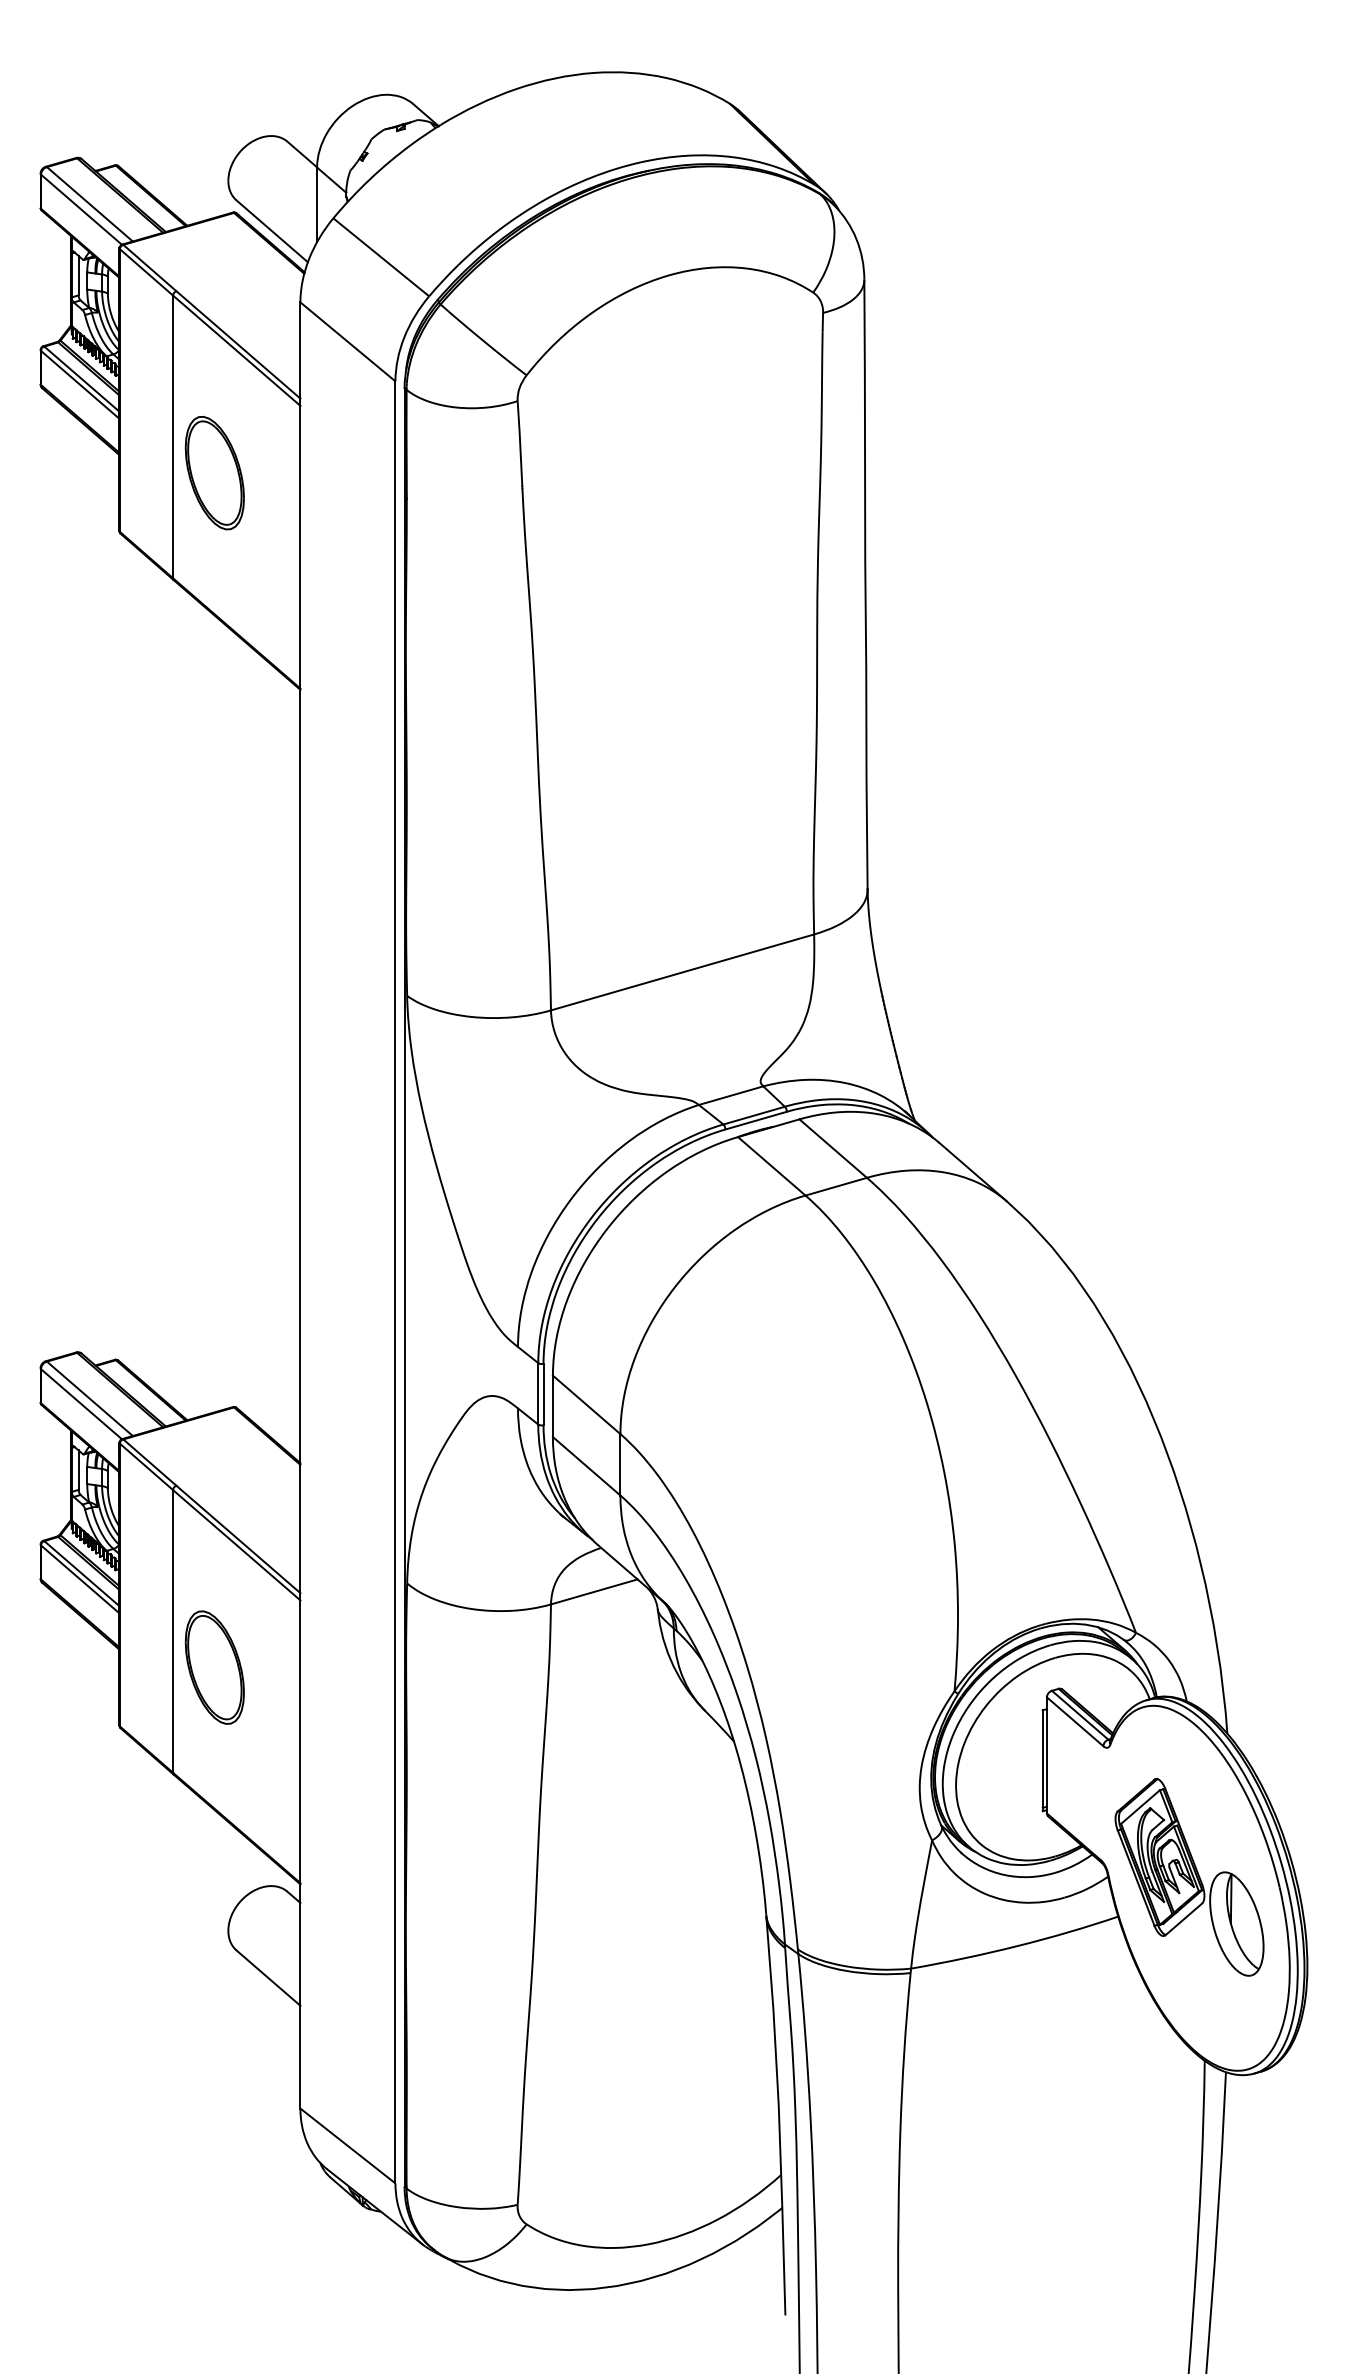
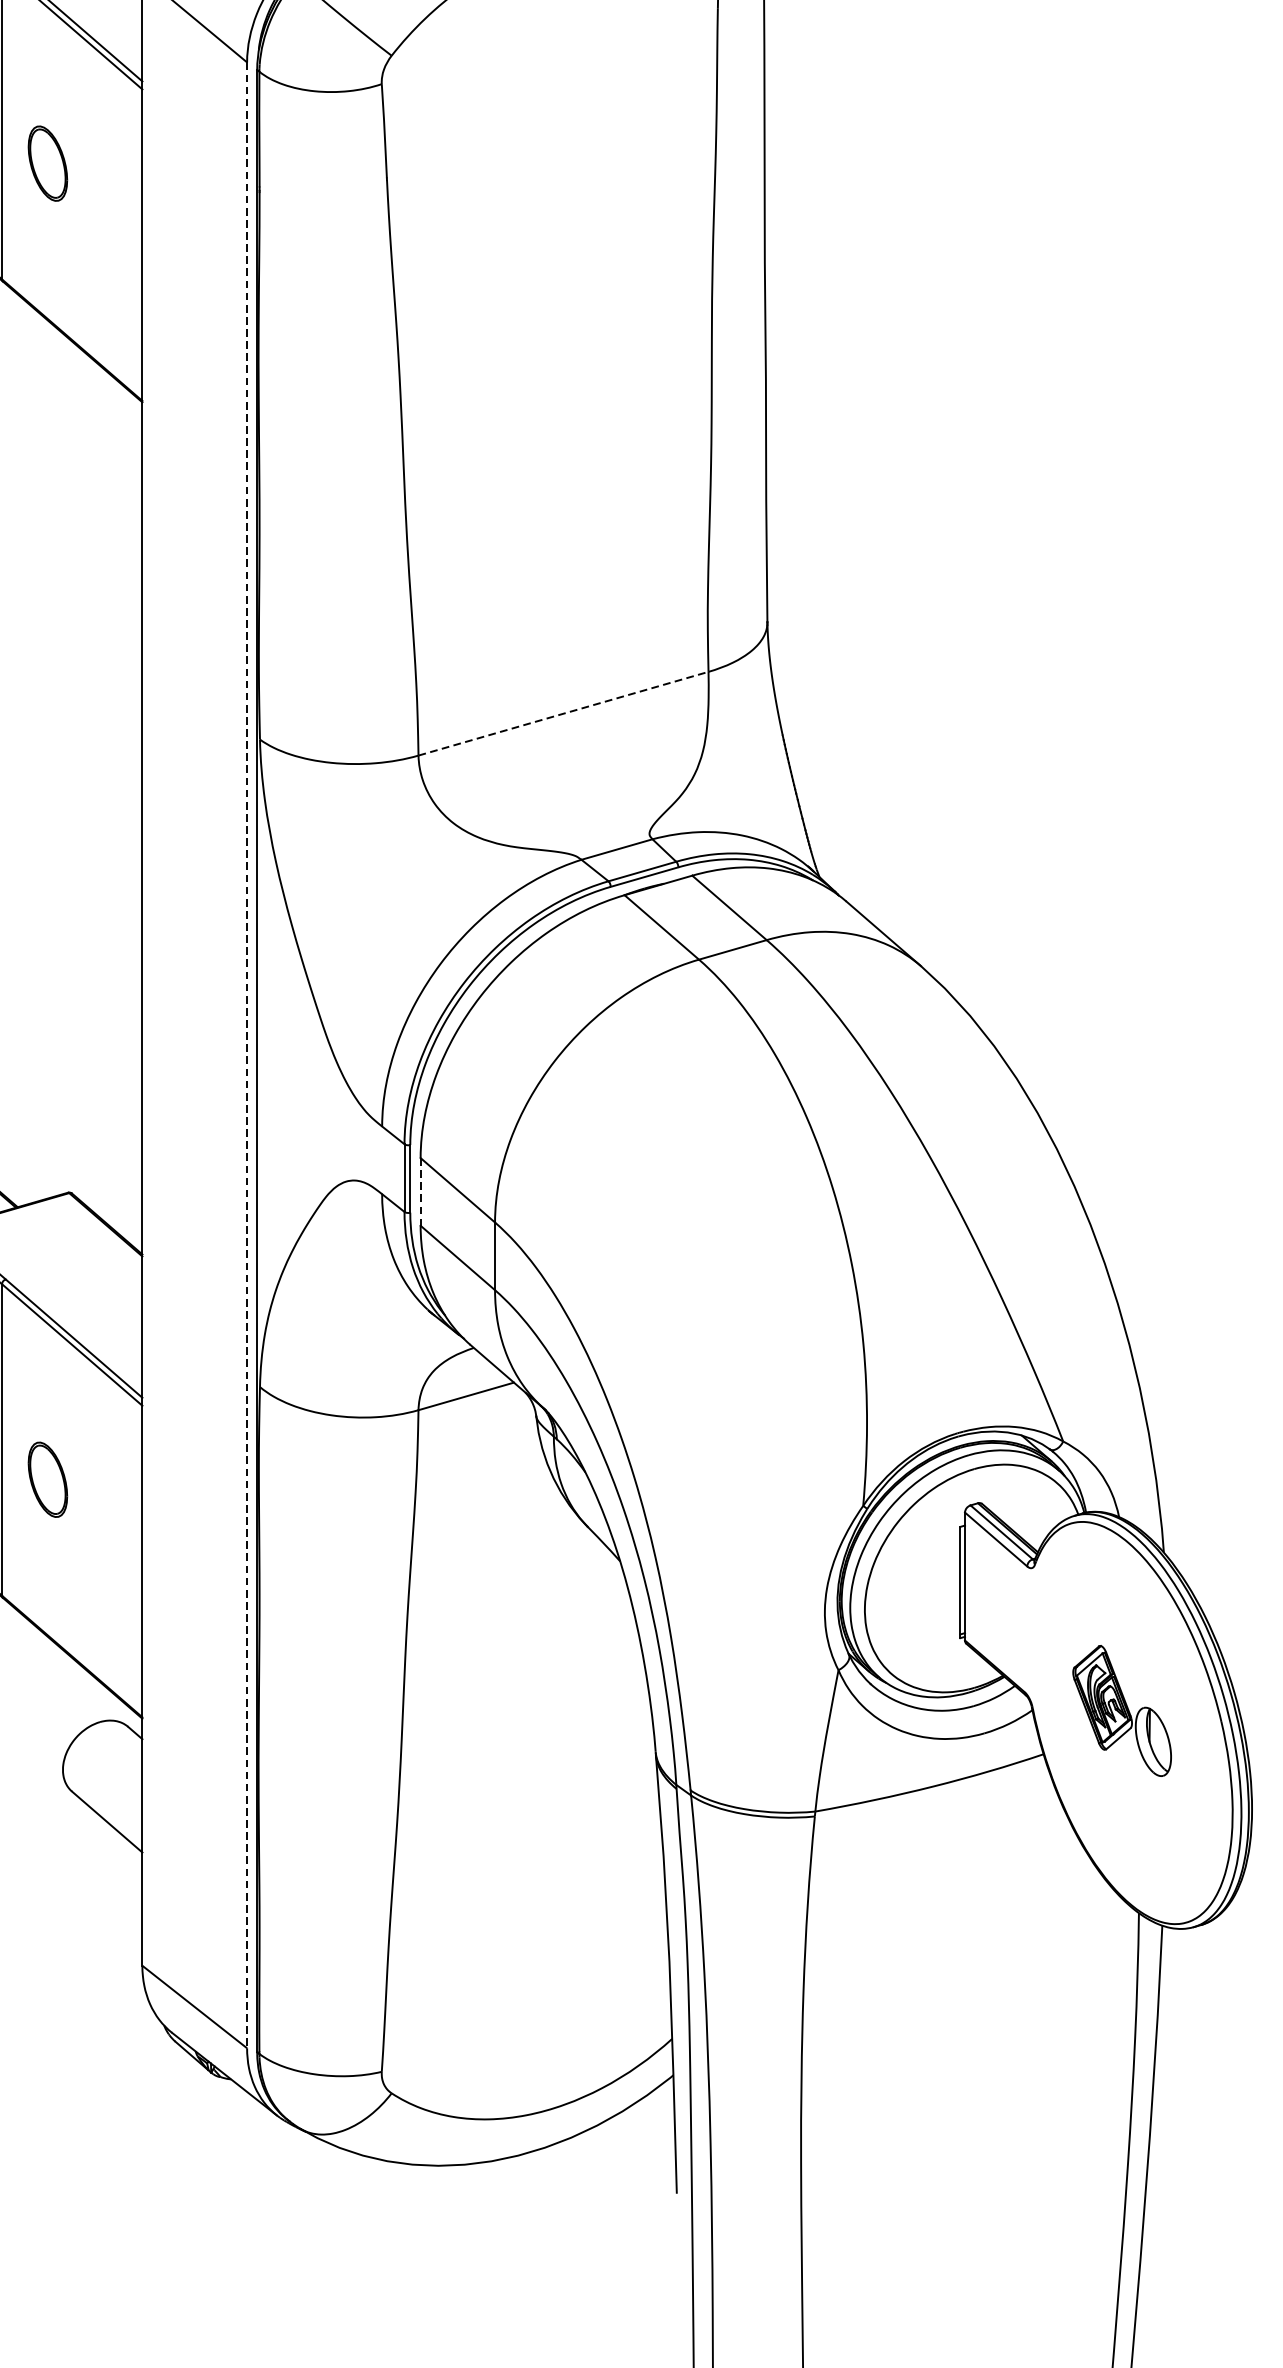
part: (214, 473) -> (47, 163), size x0.6
line: (682, 972) -> (563, 713), solid -> dashed
line: (395, 1282) -> (247, 1055), solid -> dashed
line: (552, 1406) -> (420, 1192), solid -> dashed
part: (214, 1667) -> (47, 1479), size x0.6
part: (1189, 1877) -> (1122, 1711), size x0.6

